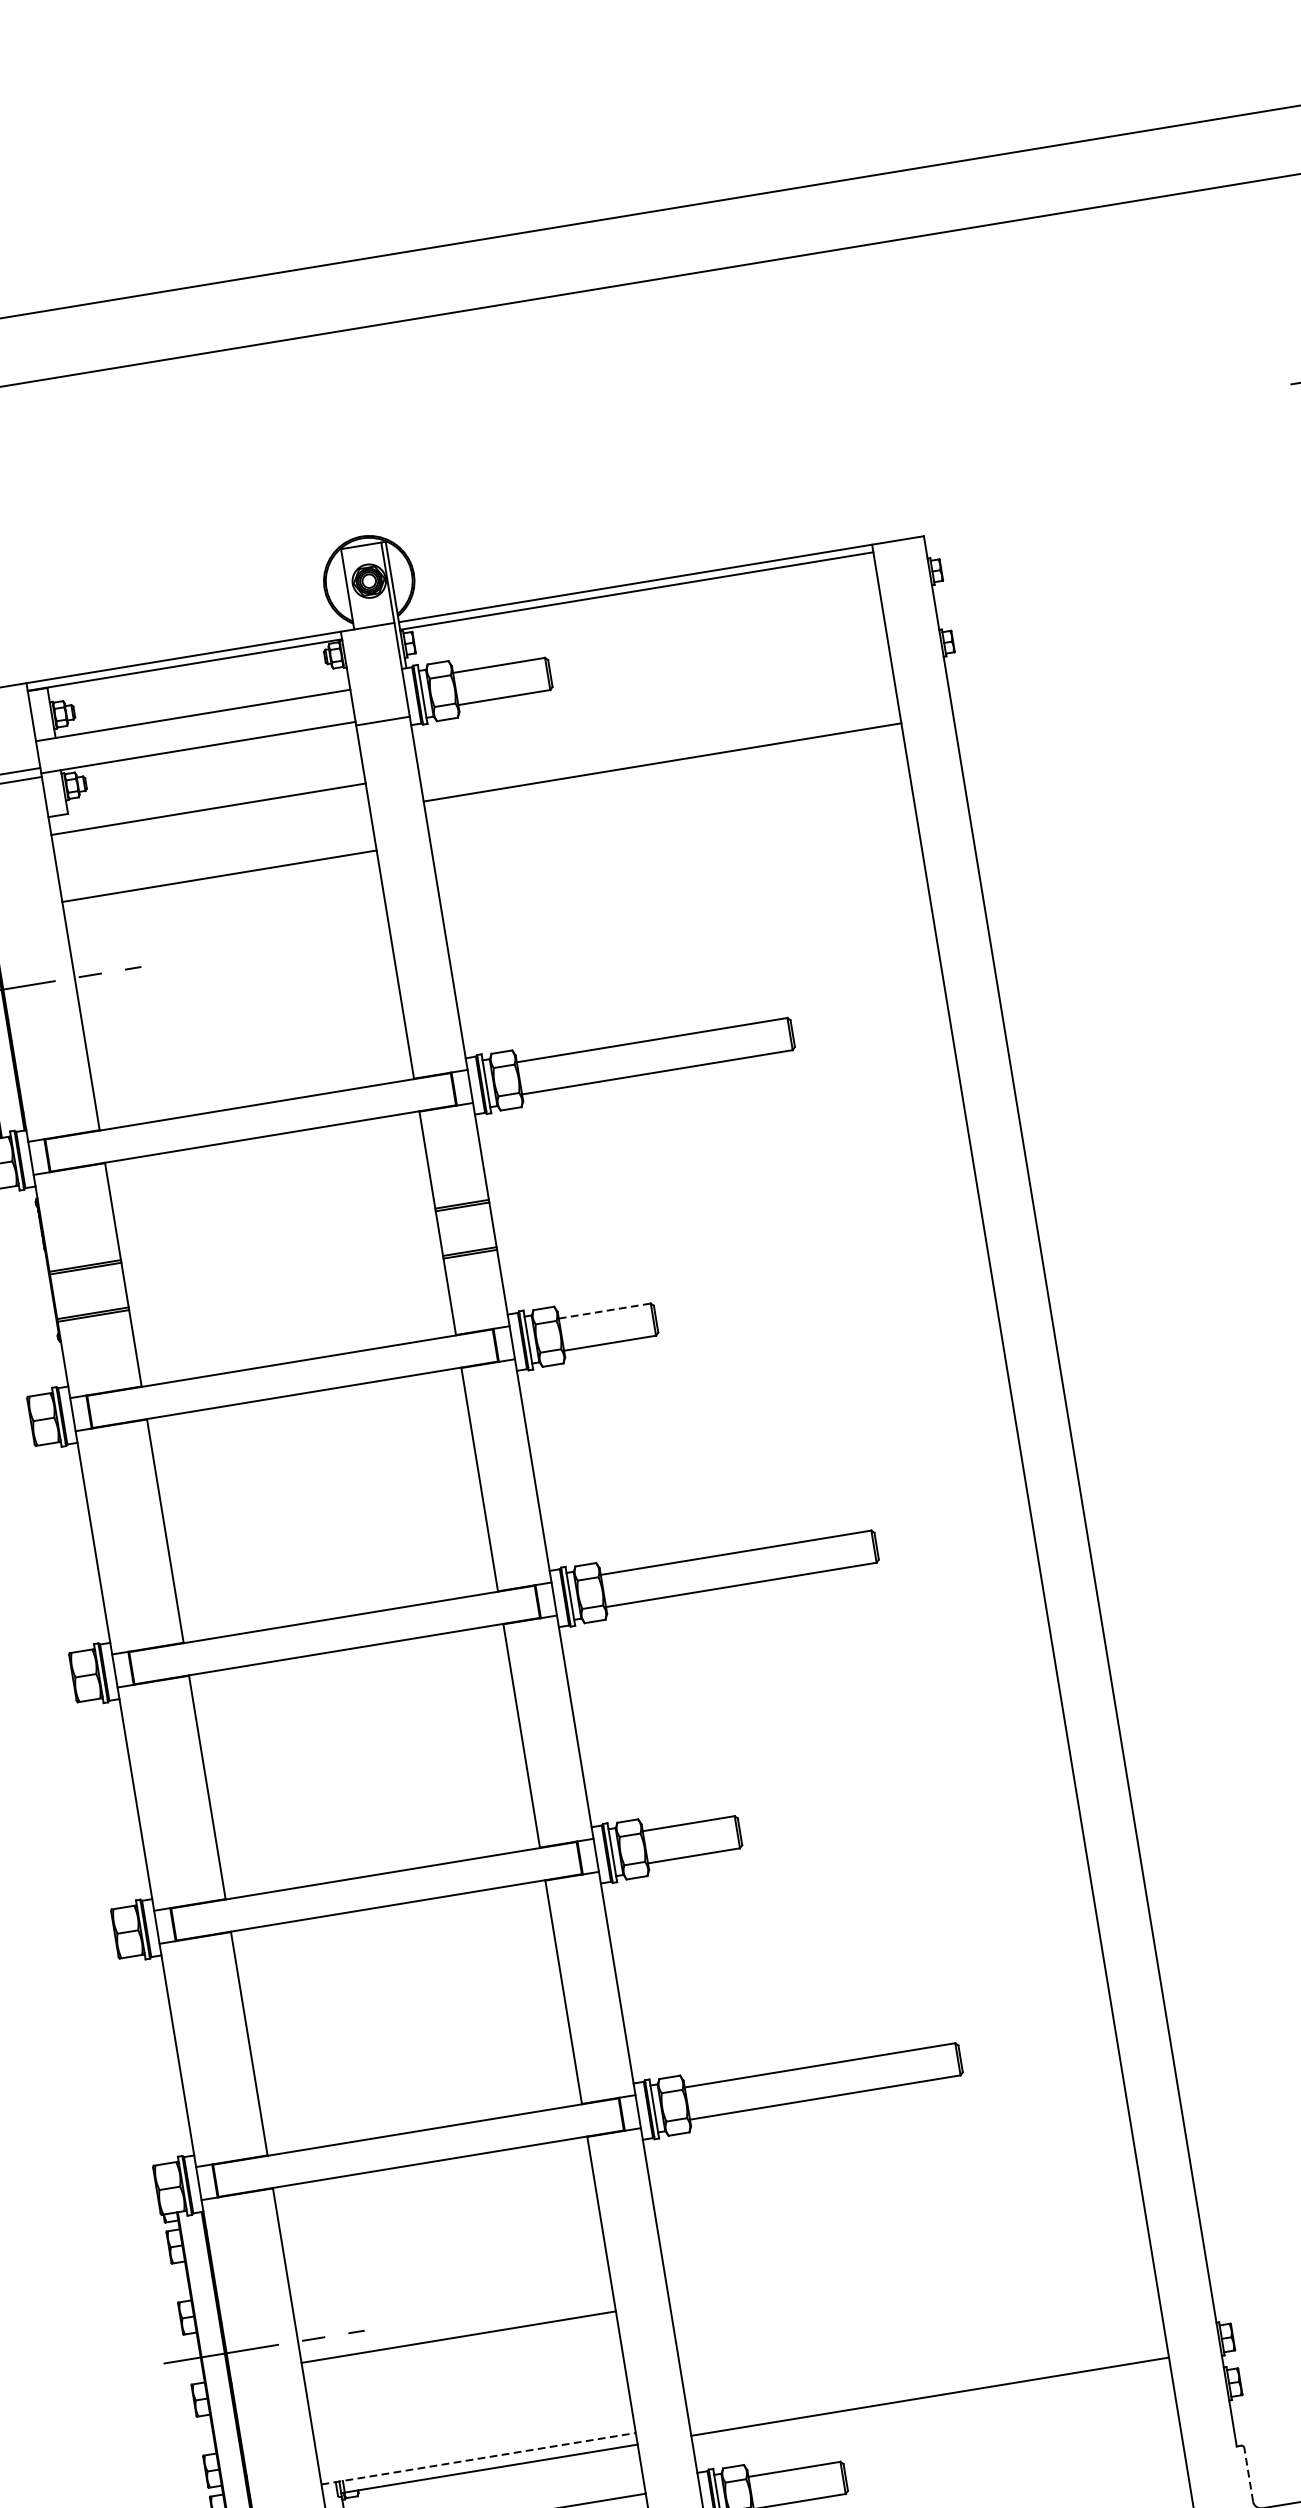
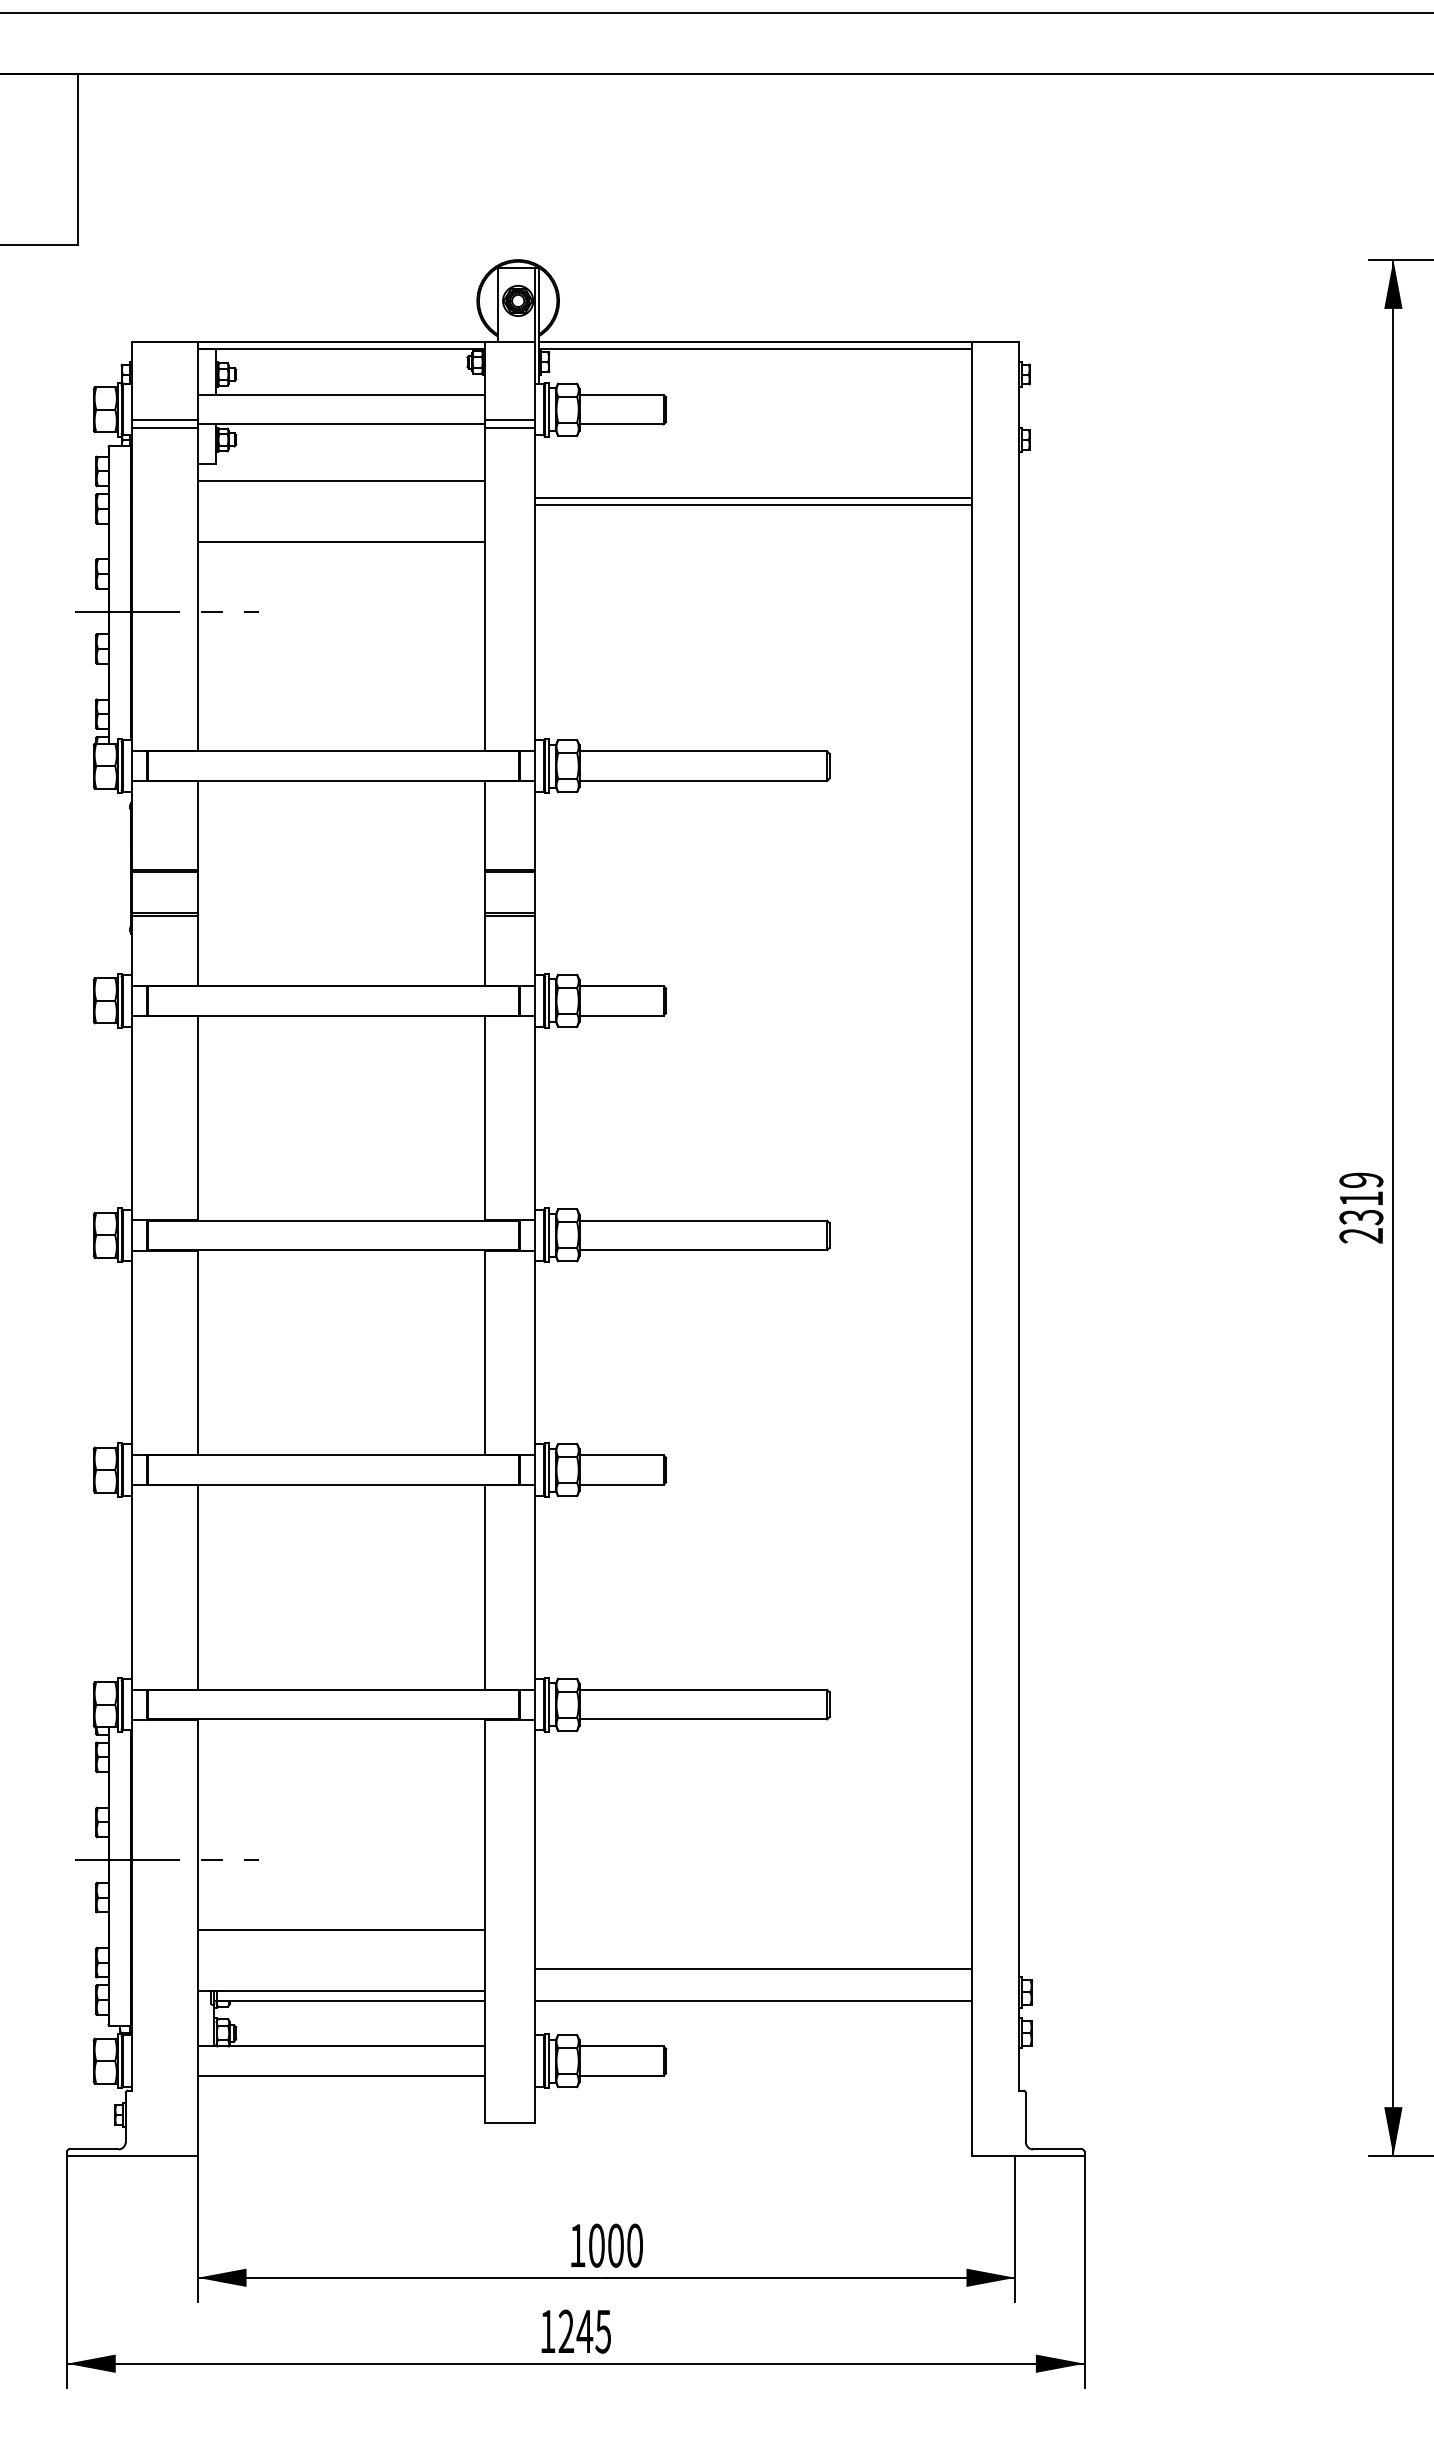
line: (380, 712) -> (509, 419), added
line: (660, 755) -> (752, 498), added
line: (605, 1311) -> (622, 986), dashed -> solid
line: (458, 2337) -> (341, 1929), moved
line: (923, 2360) -> (752, 1968), added
line: (478, 2458) -> (341, 1990), dashed -> solid
line: (1248, 2474) -> (1025, 2117), dashed -> solid

